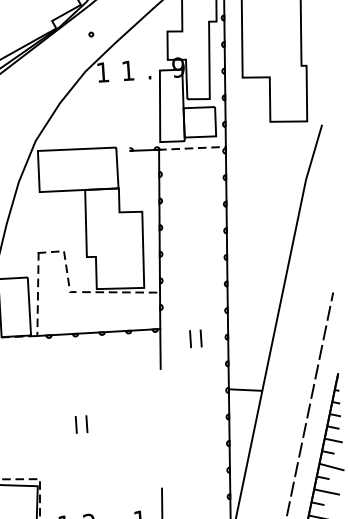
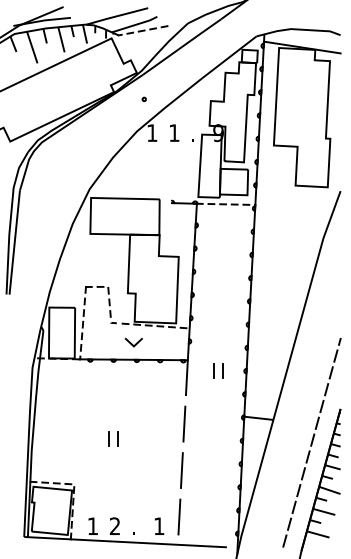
line: (95, 314) -> (132, 343), added
line: (161, 401) -> (184, 423), added
line: (161, 455) -> (181, 470), added

